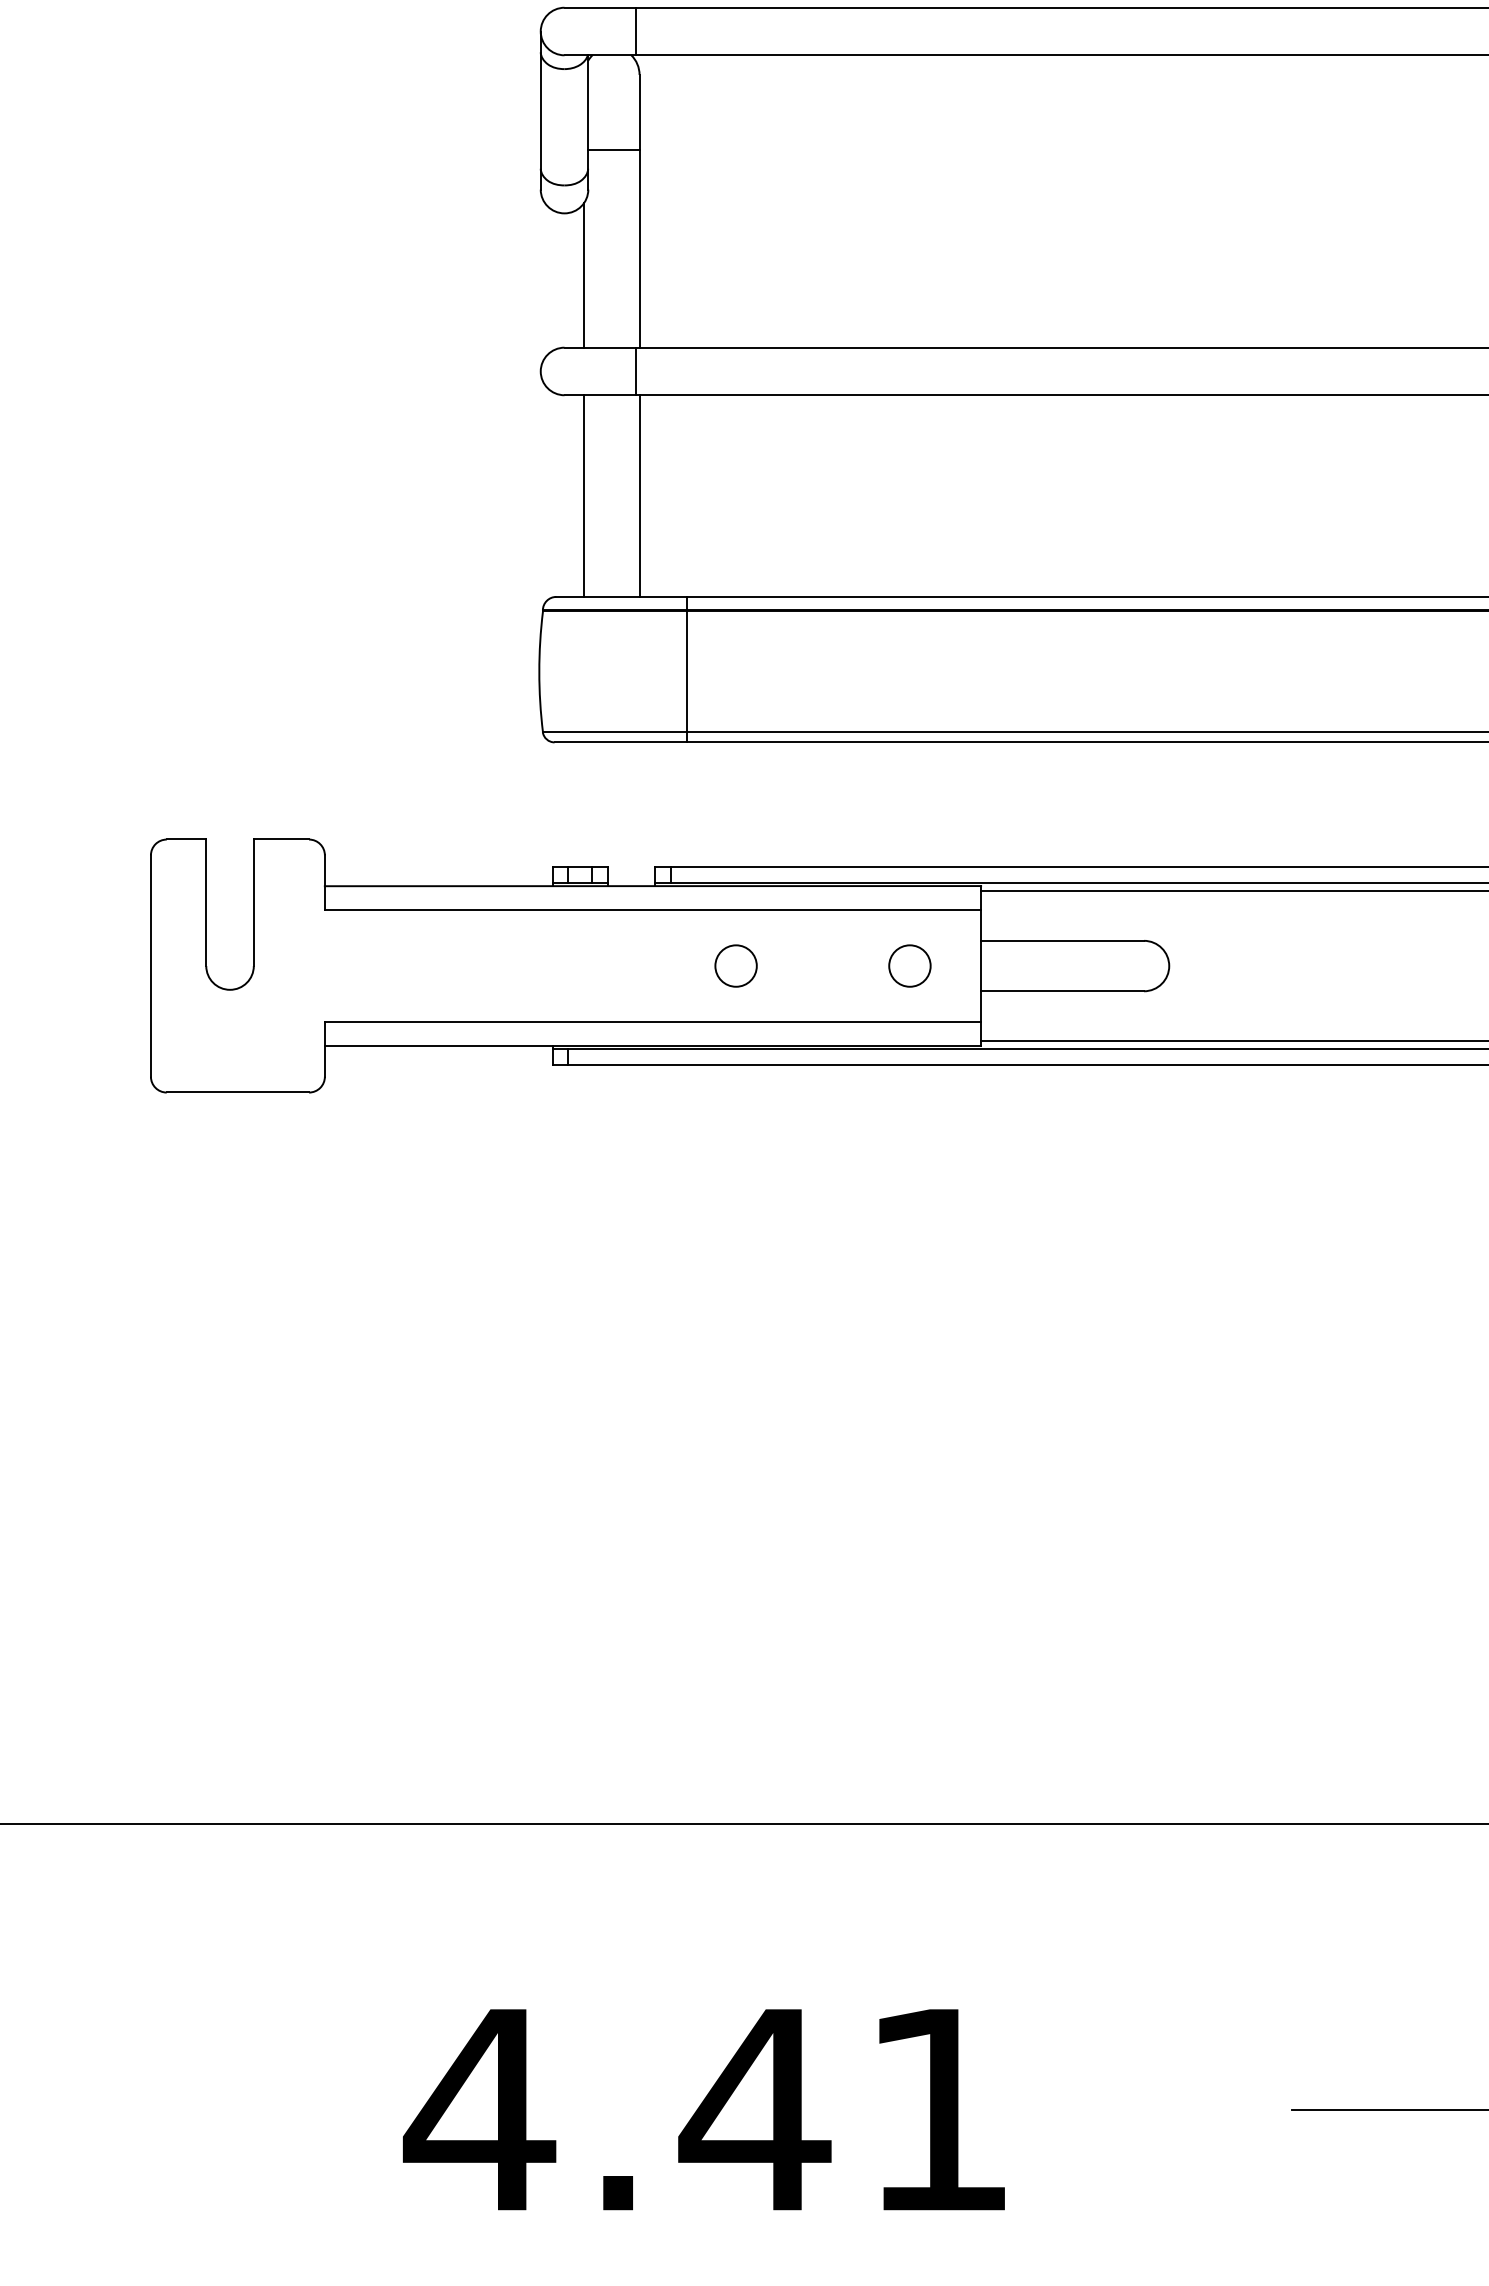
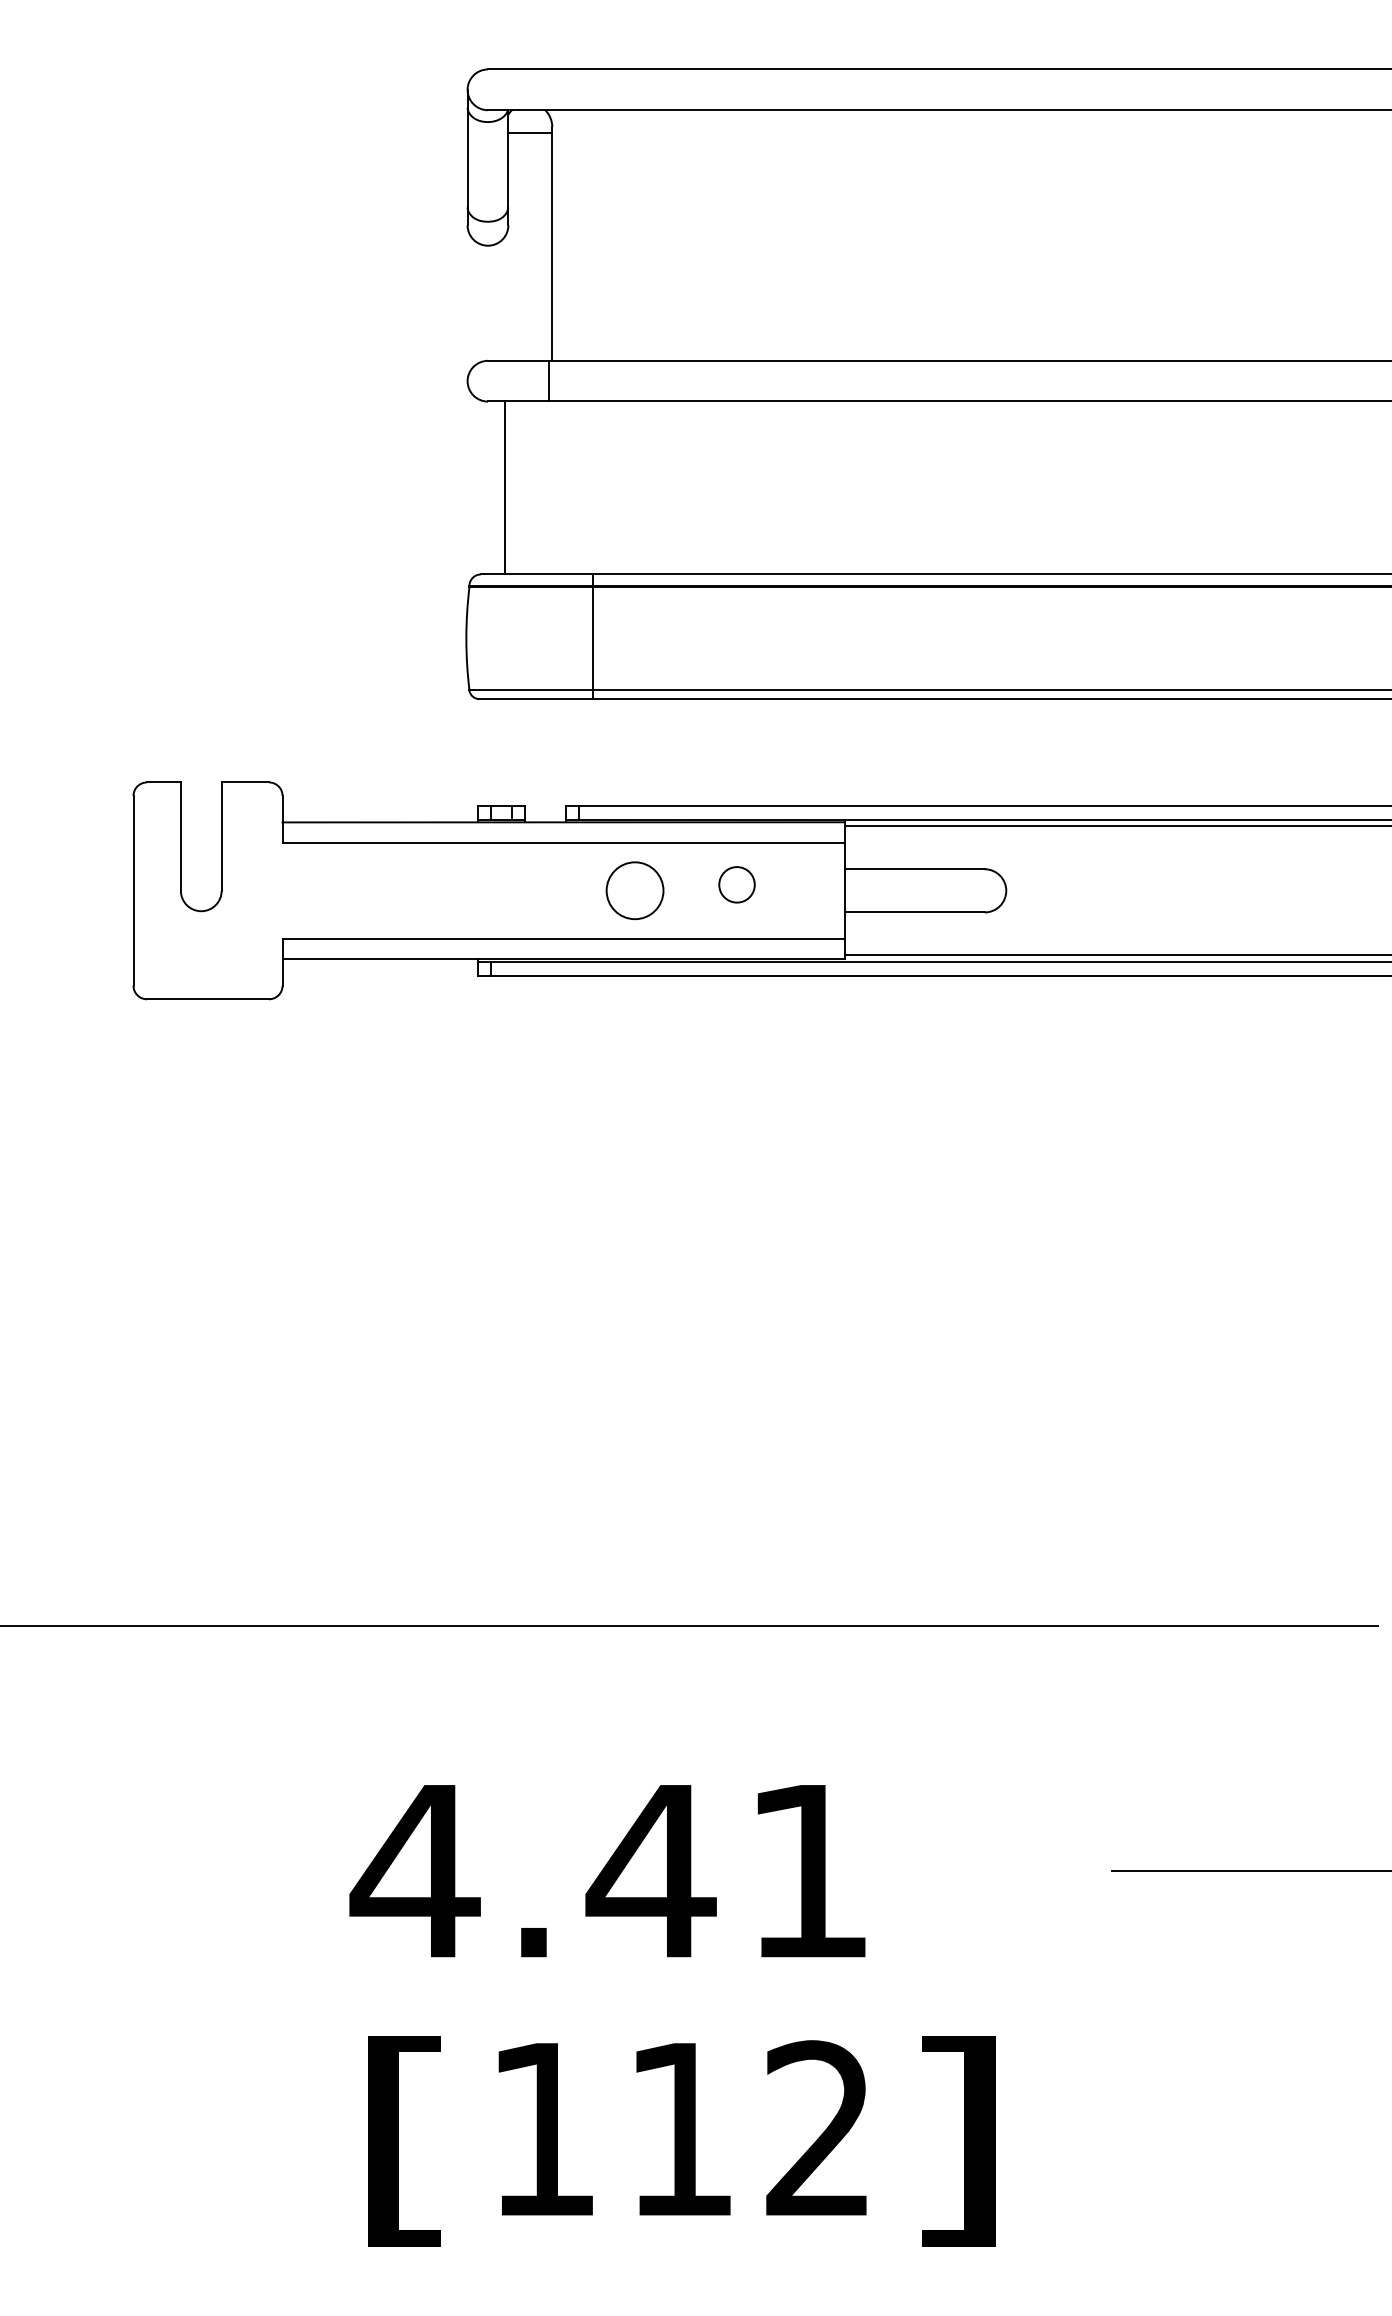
line: (635, 31) -> (548, 89), removed
line: (614, 150) -> (530, 133), moved
line: (583, 274) -> (504, 298), removed
line: (639, 495) -> (552, 487), removed
circle: (735, 965) -> (634, 890), size x1.6
circle: (909, 965) -> (736, 884), moved

